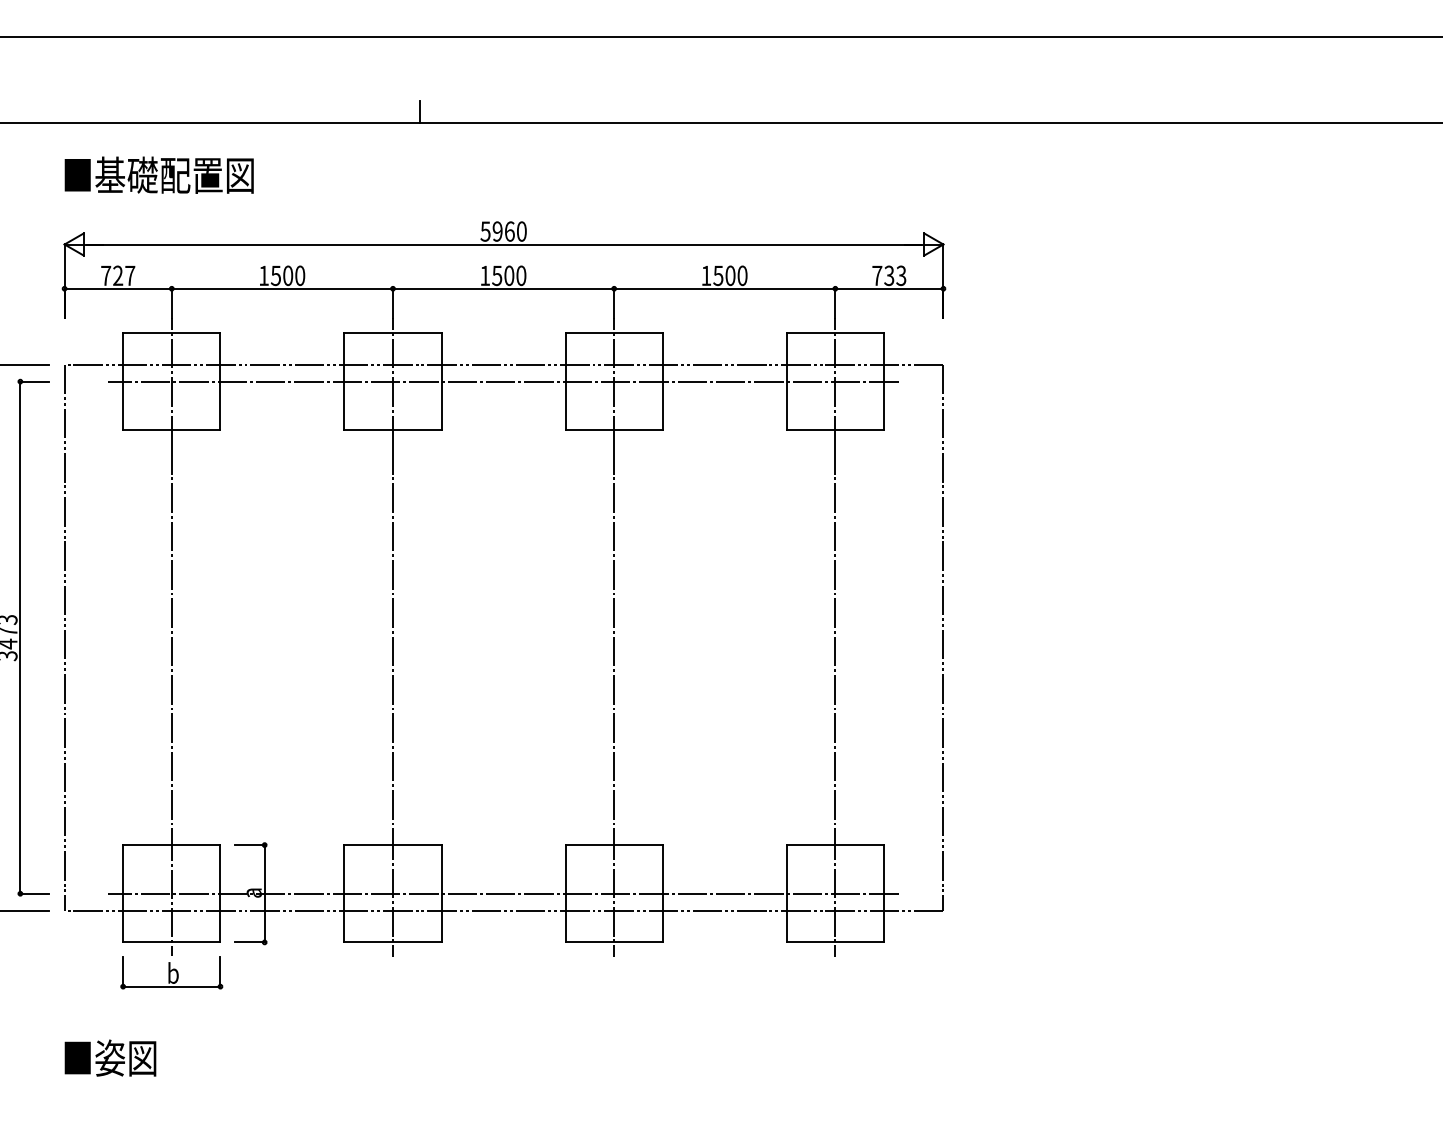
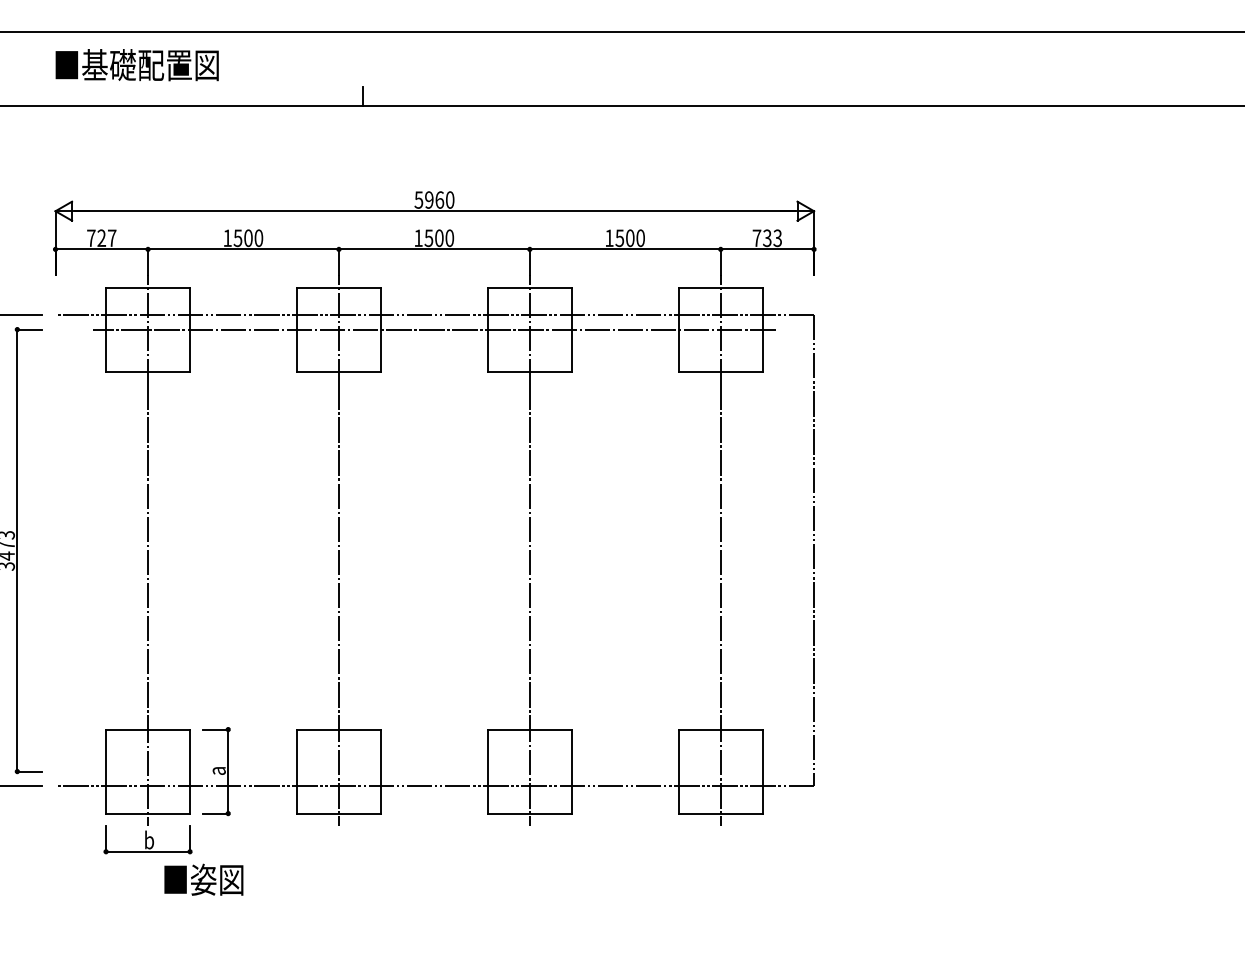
text: (158, 174) -> (136, 64), moved
line: (64, 637) -> (55, 550), removed
line: (503, 893) -> (434, 771), removed
text: (110, 1057) -> (203, 879), moved

